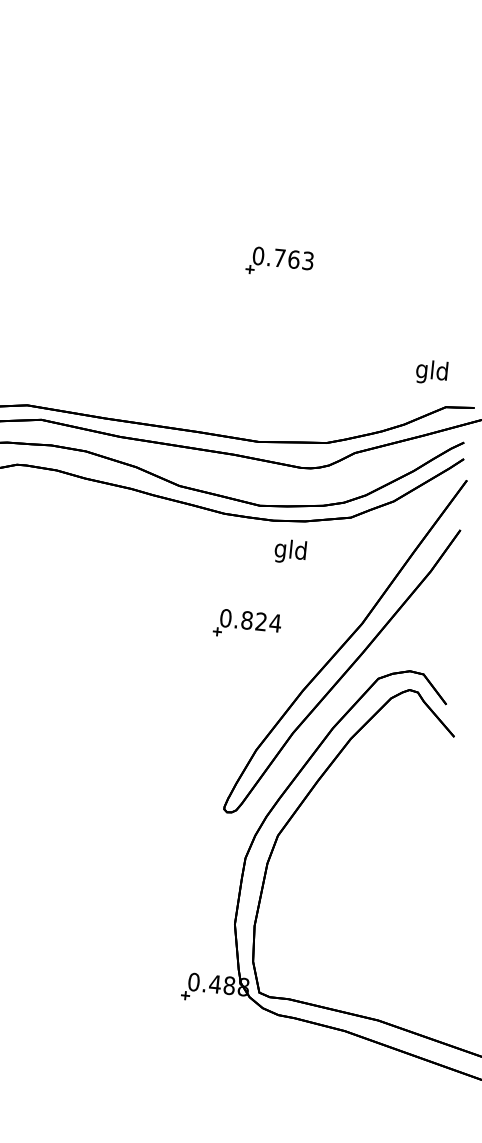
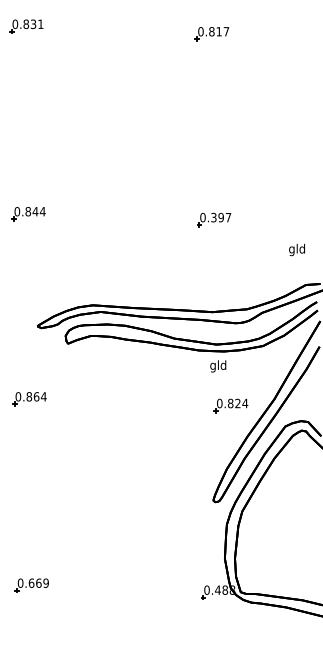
text: (294, 259) -> (221, 217), 0.763 -> 0.397
text: (430, 371) -> (296, 249), moved
text: (290, 551) -> (218, 366), moved
part: (246, 624) -> (230, 405), moved

